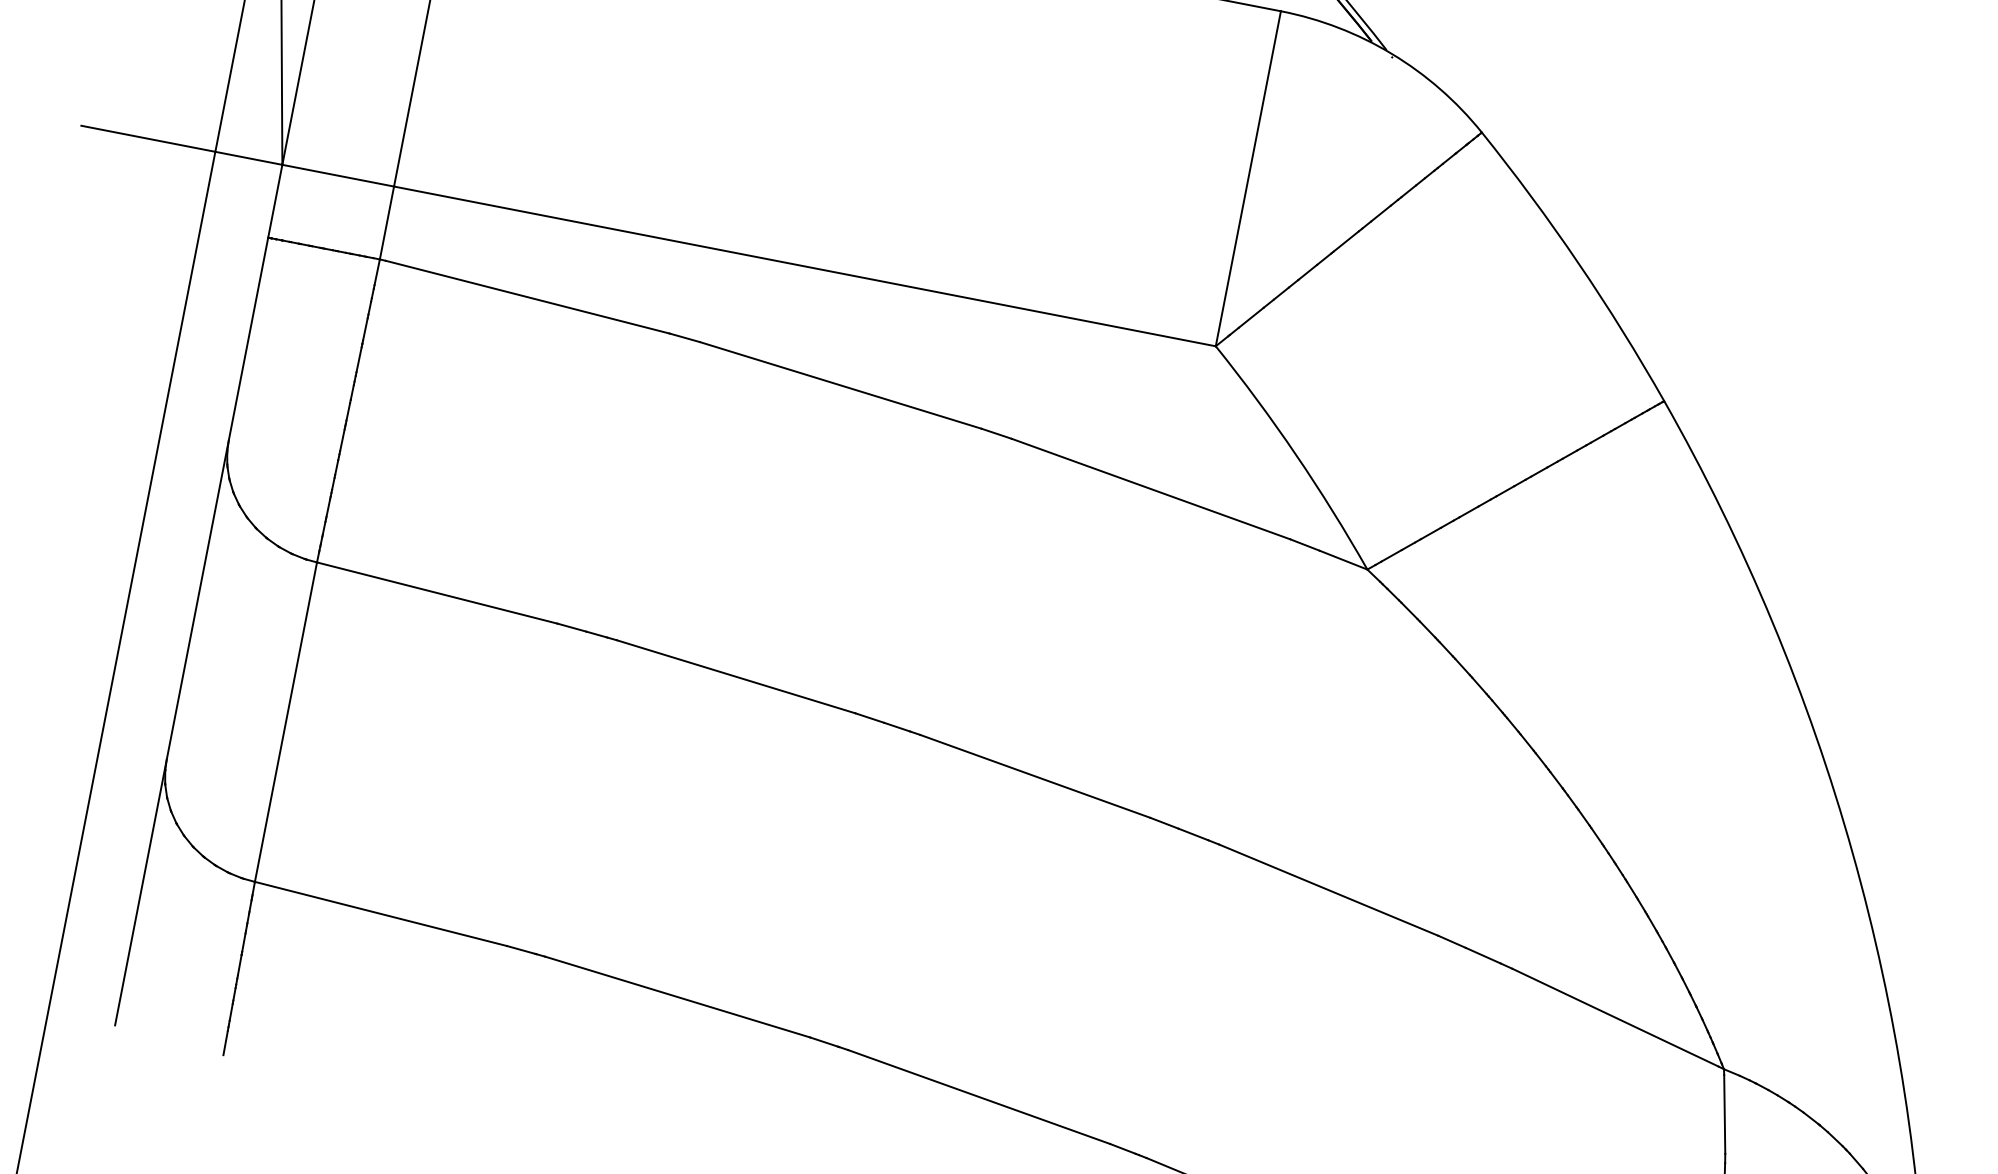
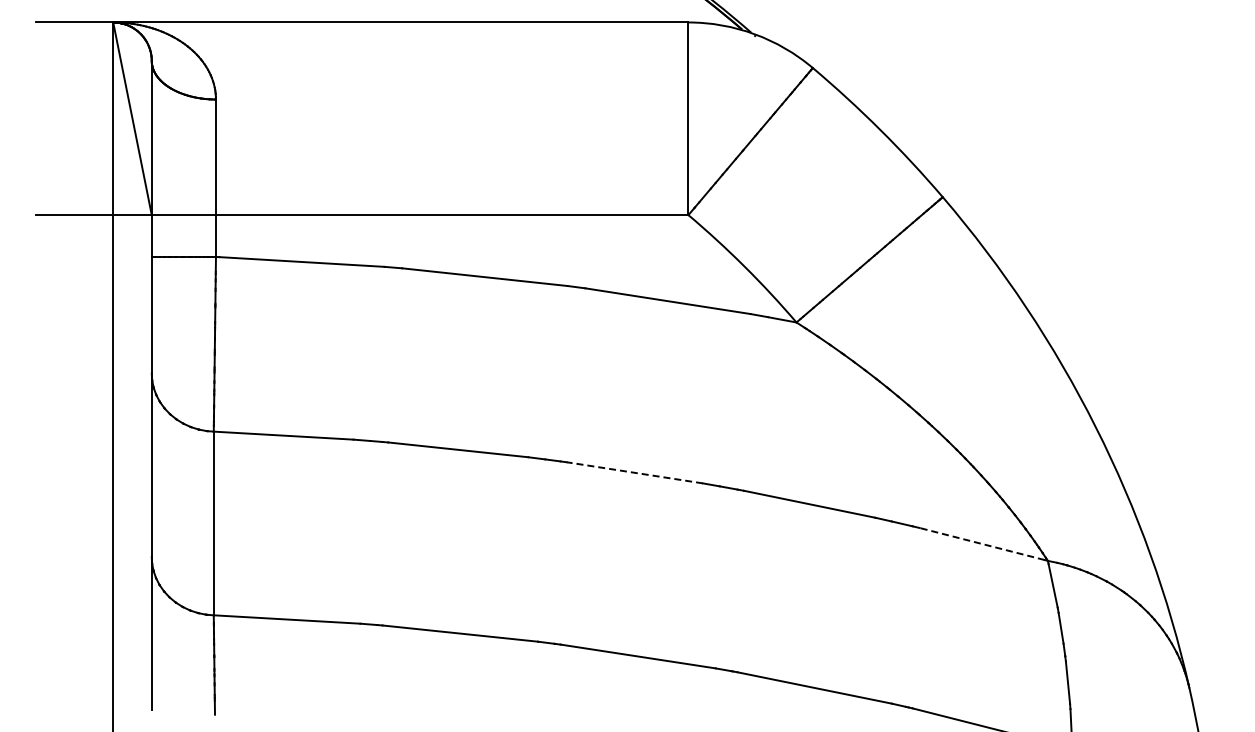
line: (1034, 775) -> (634, 472), solid -> dashed
line: (1615, 1018) -> (982, 544), solid -> dashed

